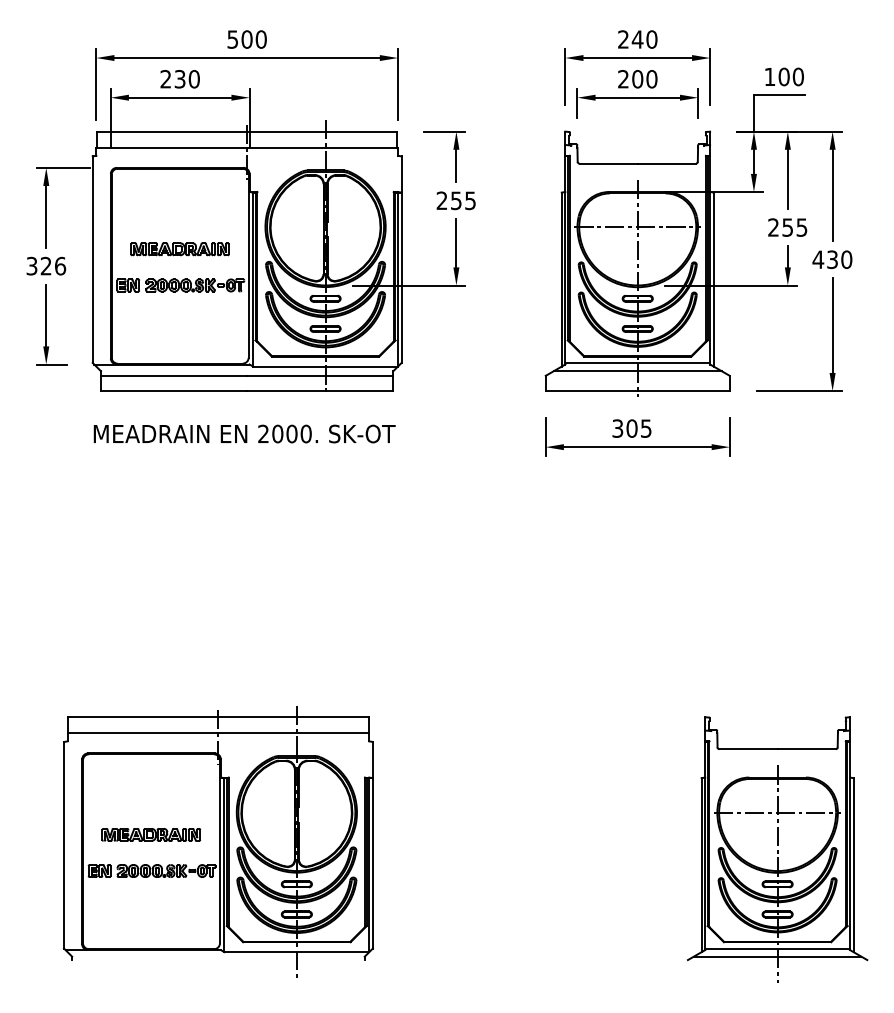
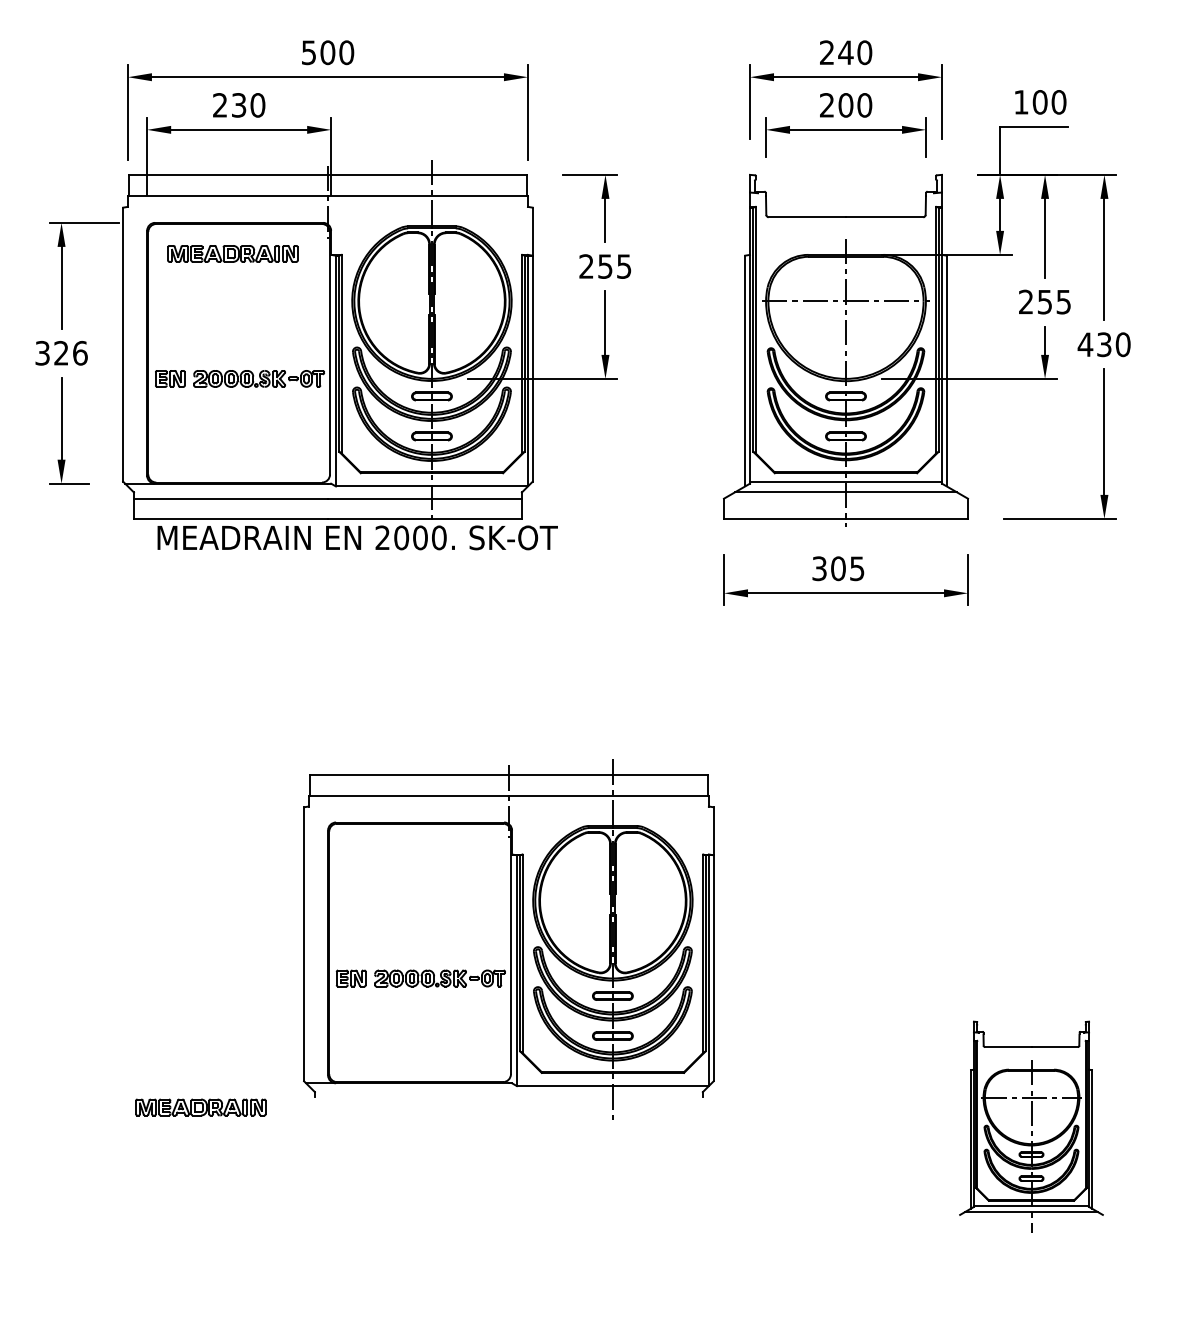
part: (179, 249) -> (232, 253), moved
text: (244, 433) -> (357, 537), moved
part: (218, 841) -> (508, 939), moved
part: (777, 849) -> (1031, 1126), size x0.6

